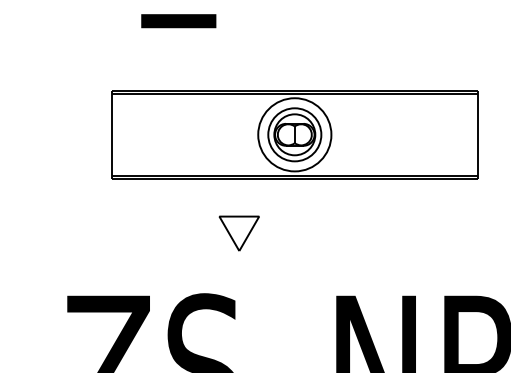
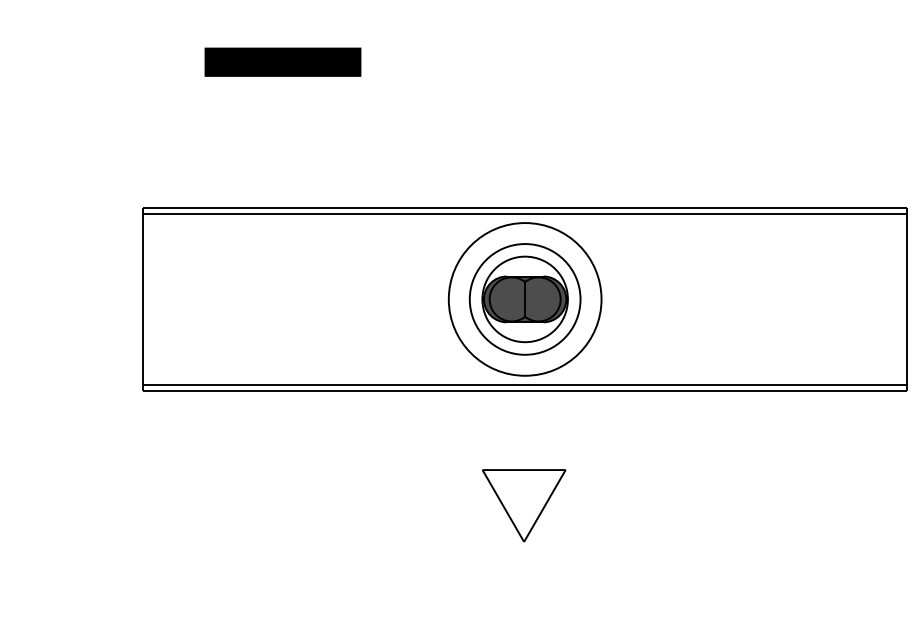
fill: (294, 134) -> (524, 298), added
part: (238, 233) -> (522, 505), moved

